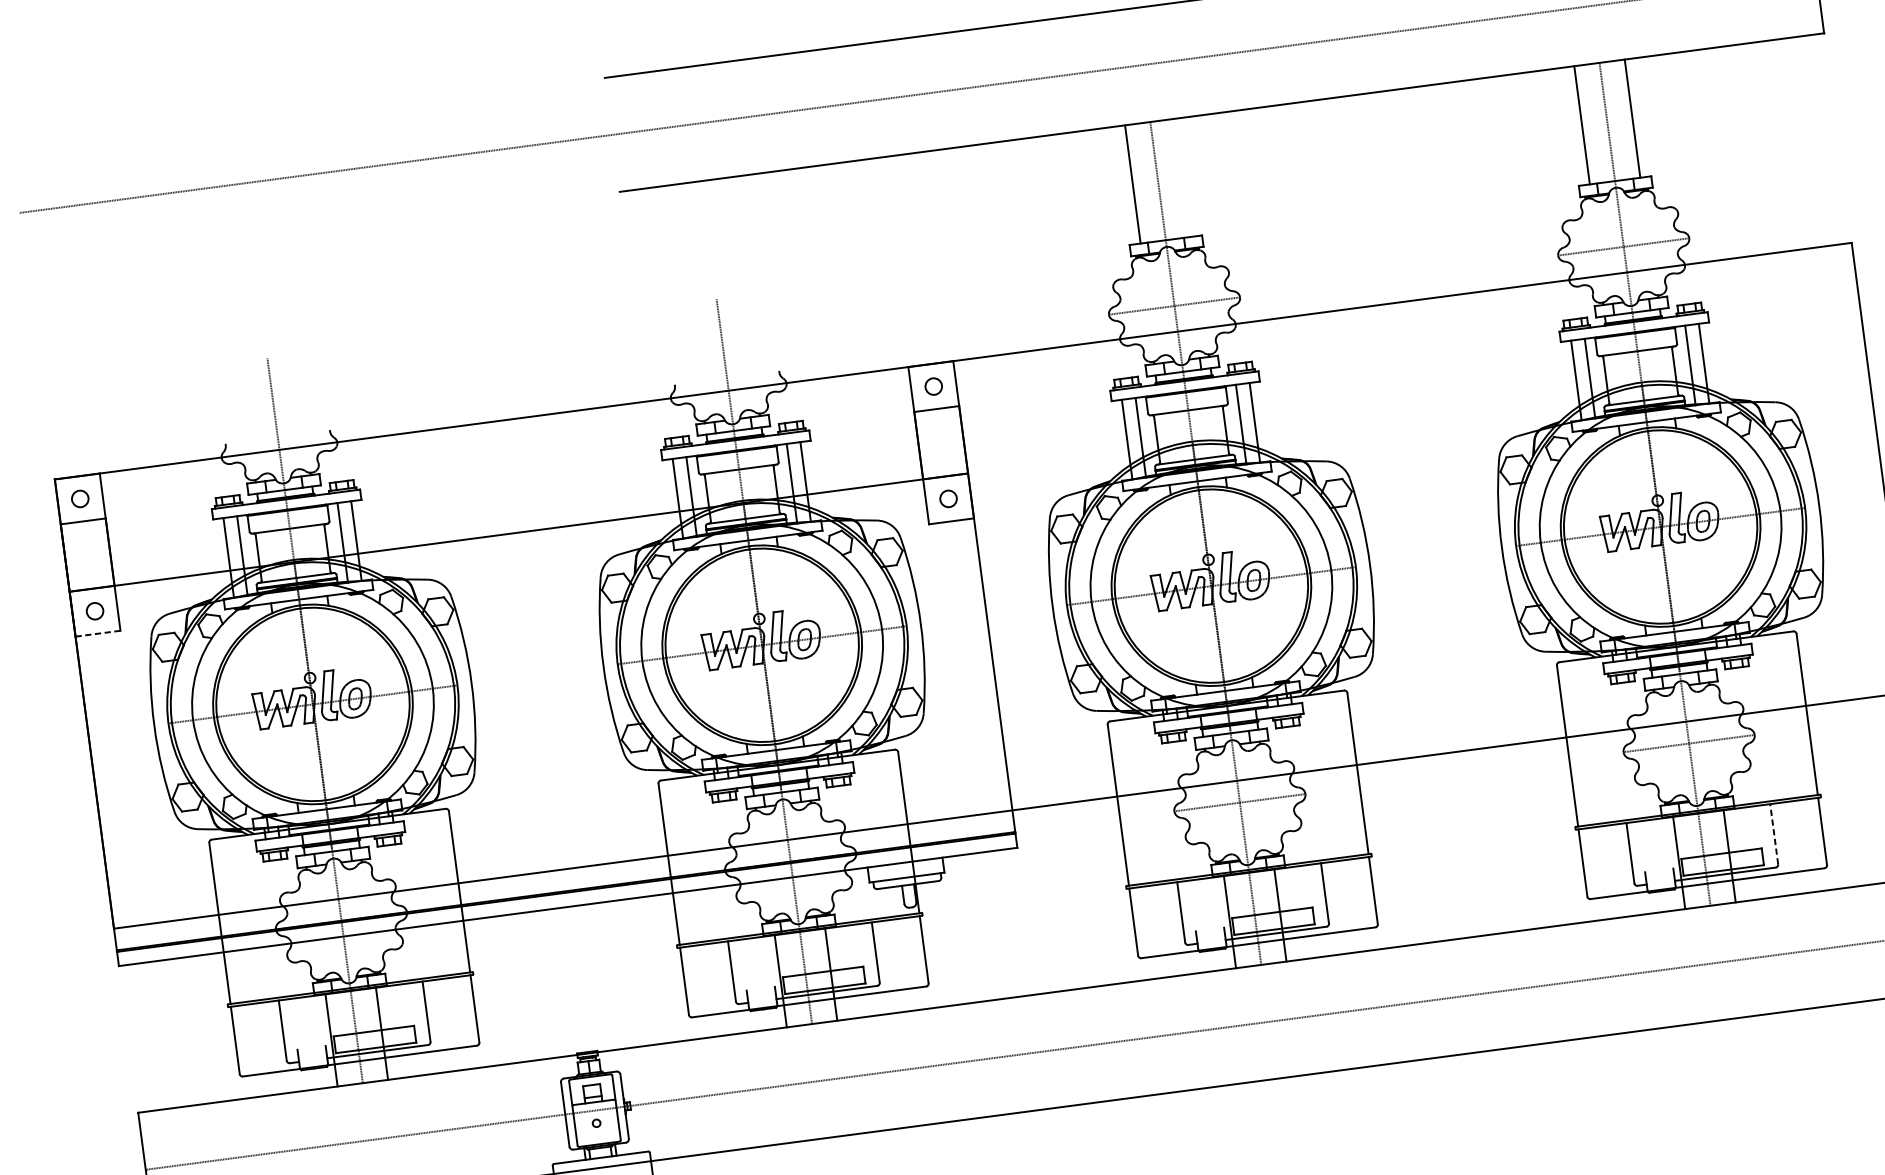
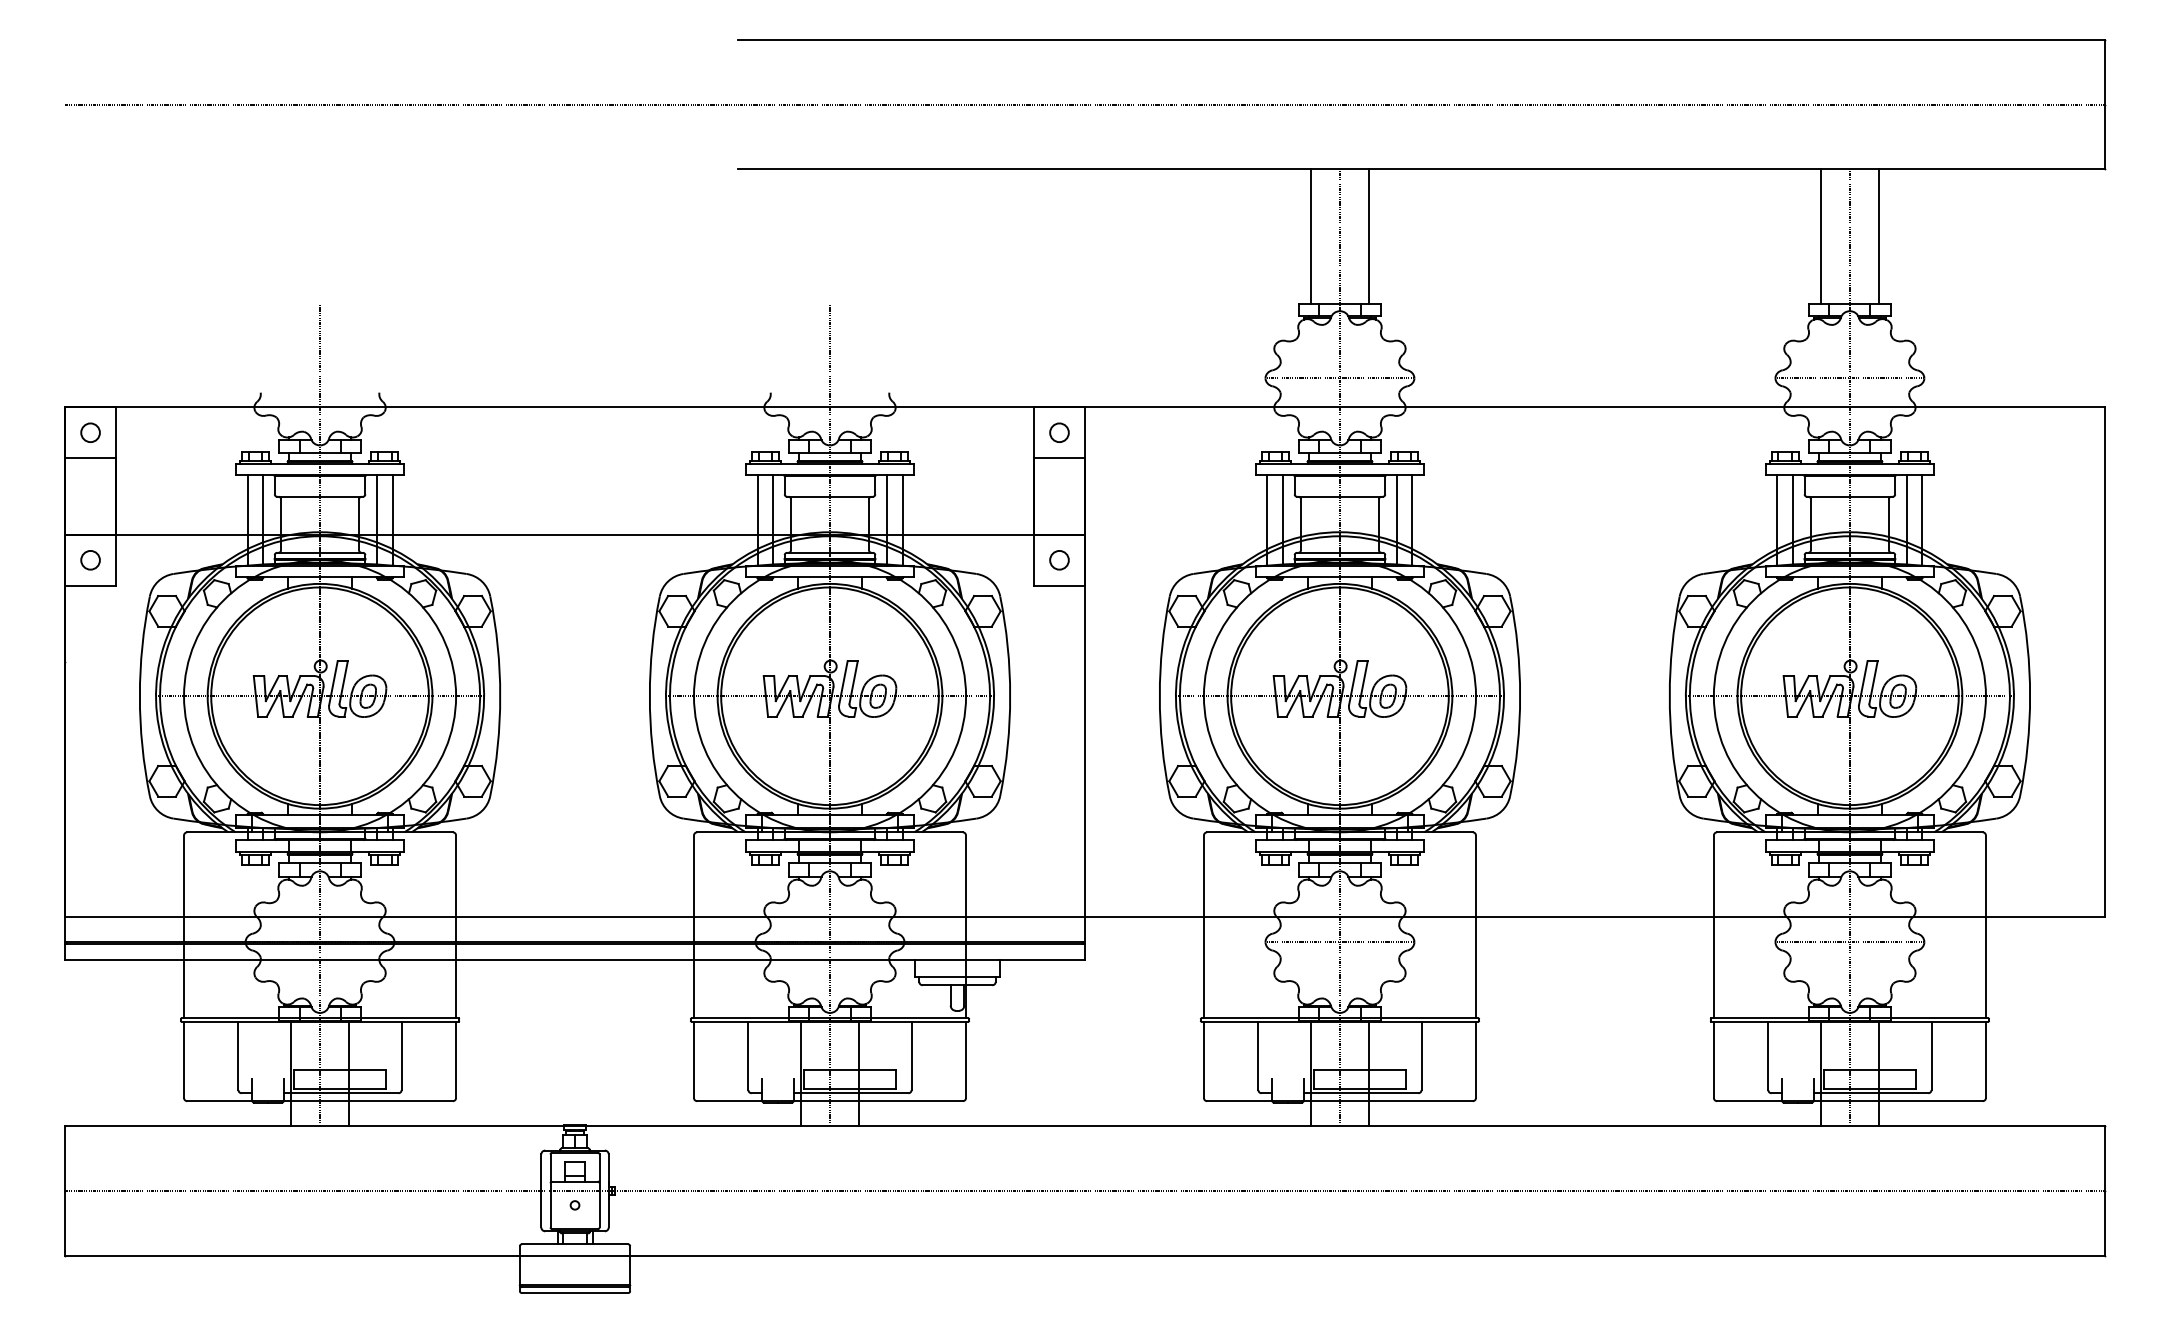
line: (1183, 177) -> (1368, 236), added
line: (97, 633) -> (90, 585), dashed -> solid
line: (1774, 833) -> (1931, 1055), dashed -> solid

